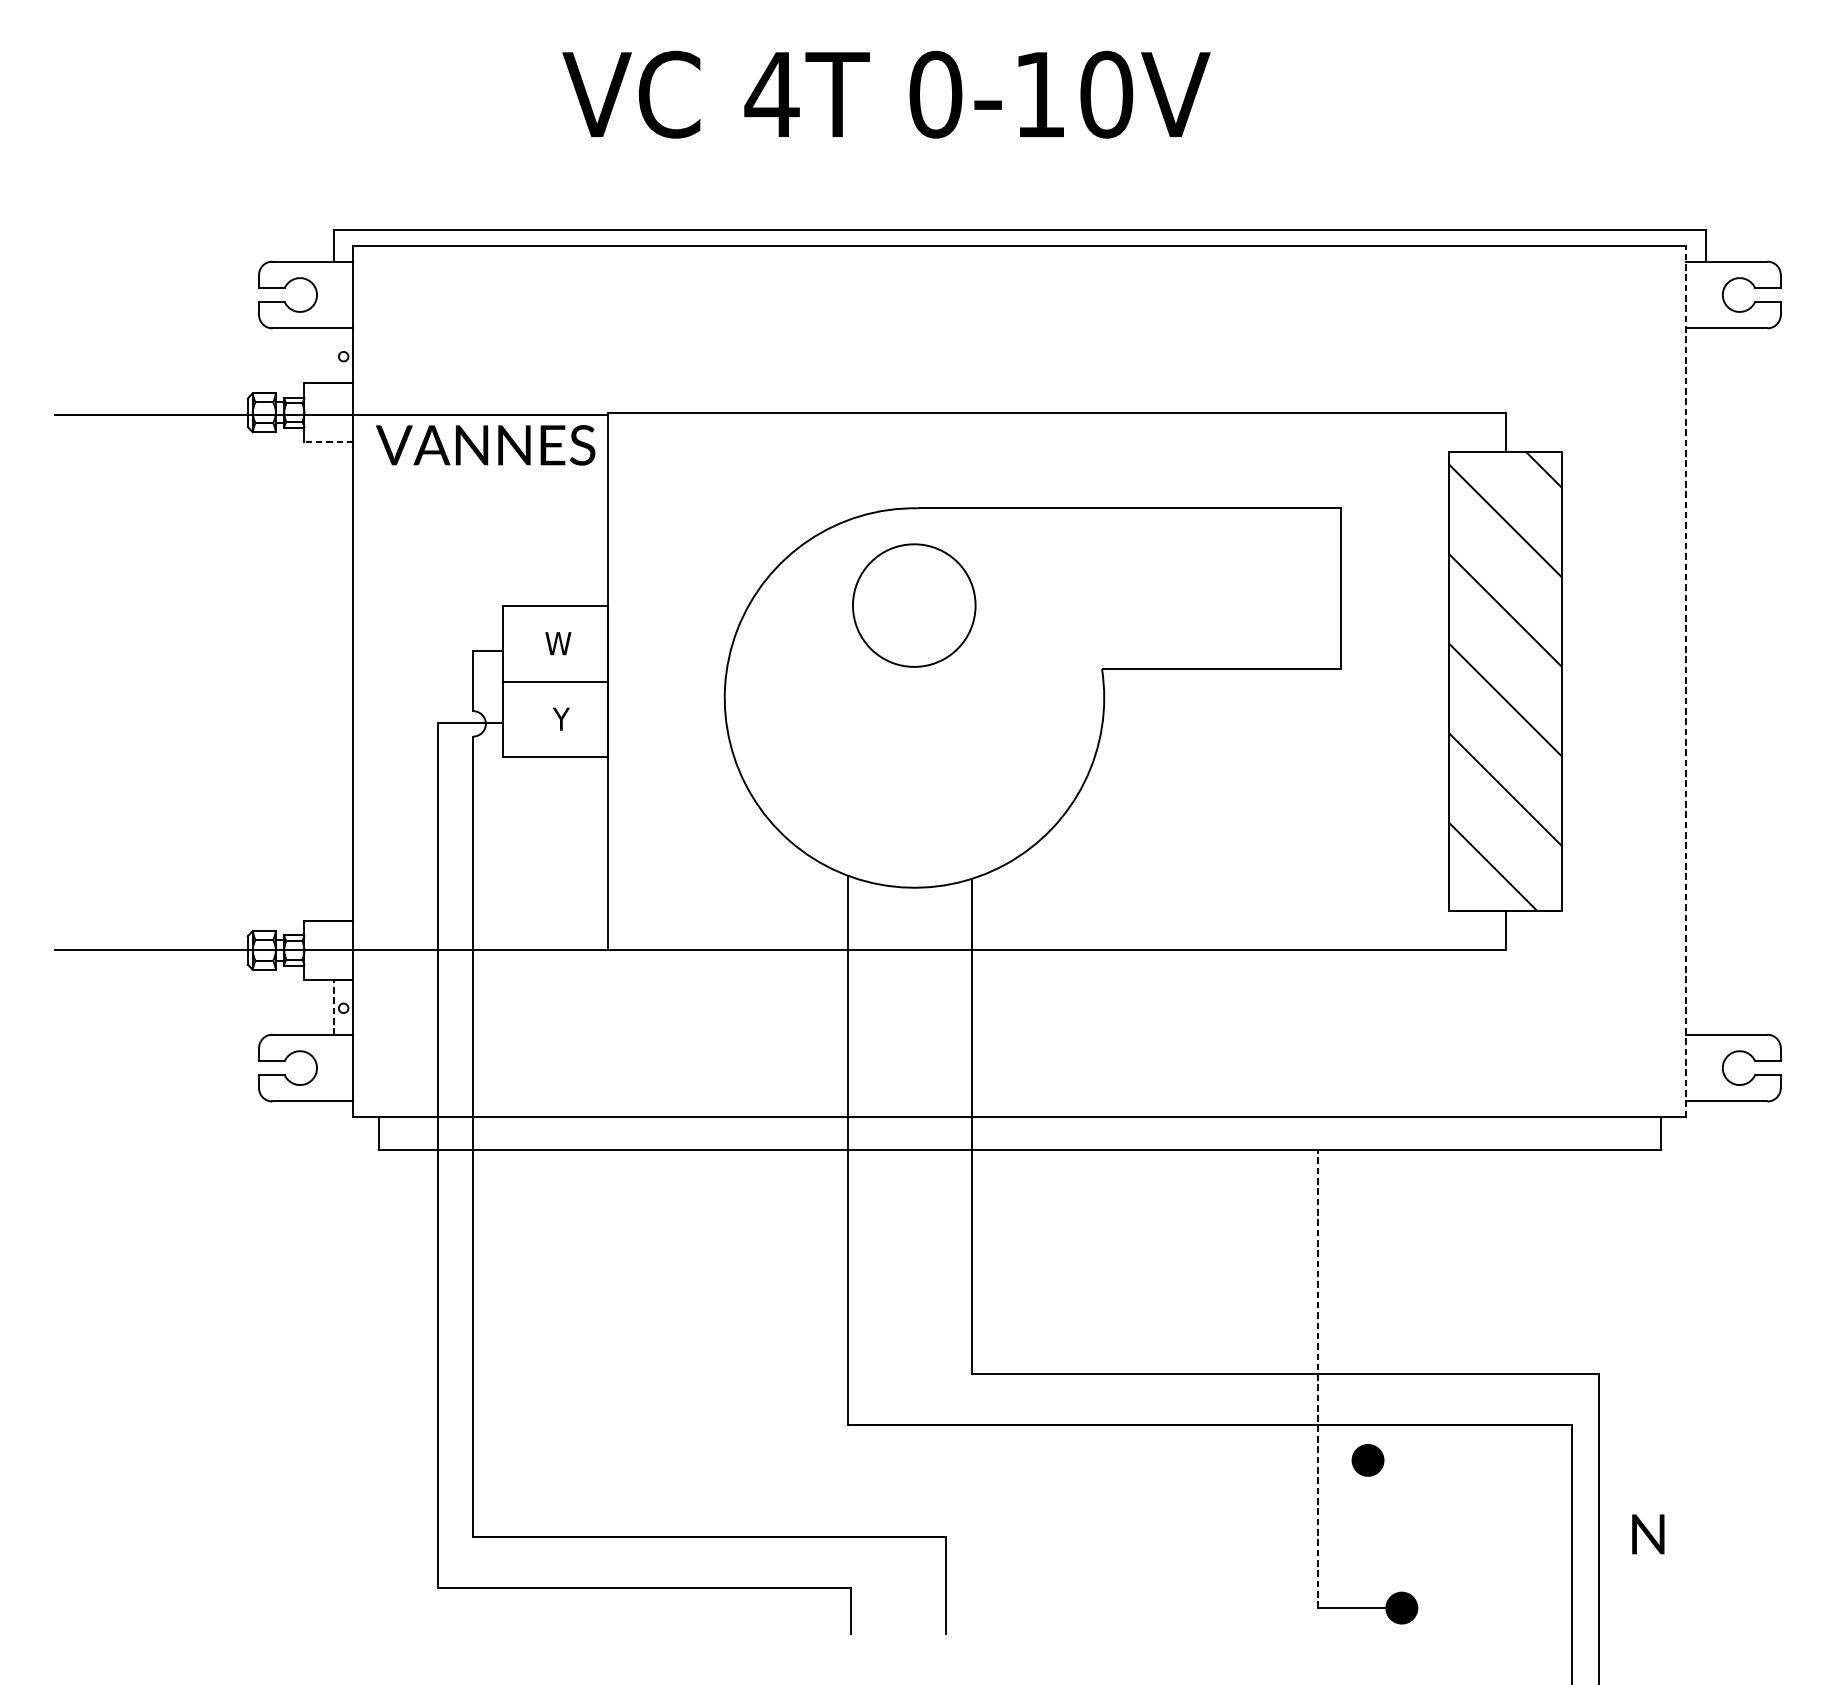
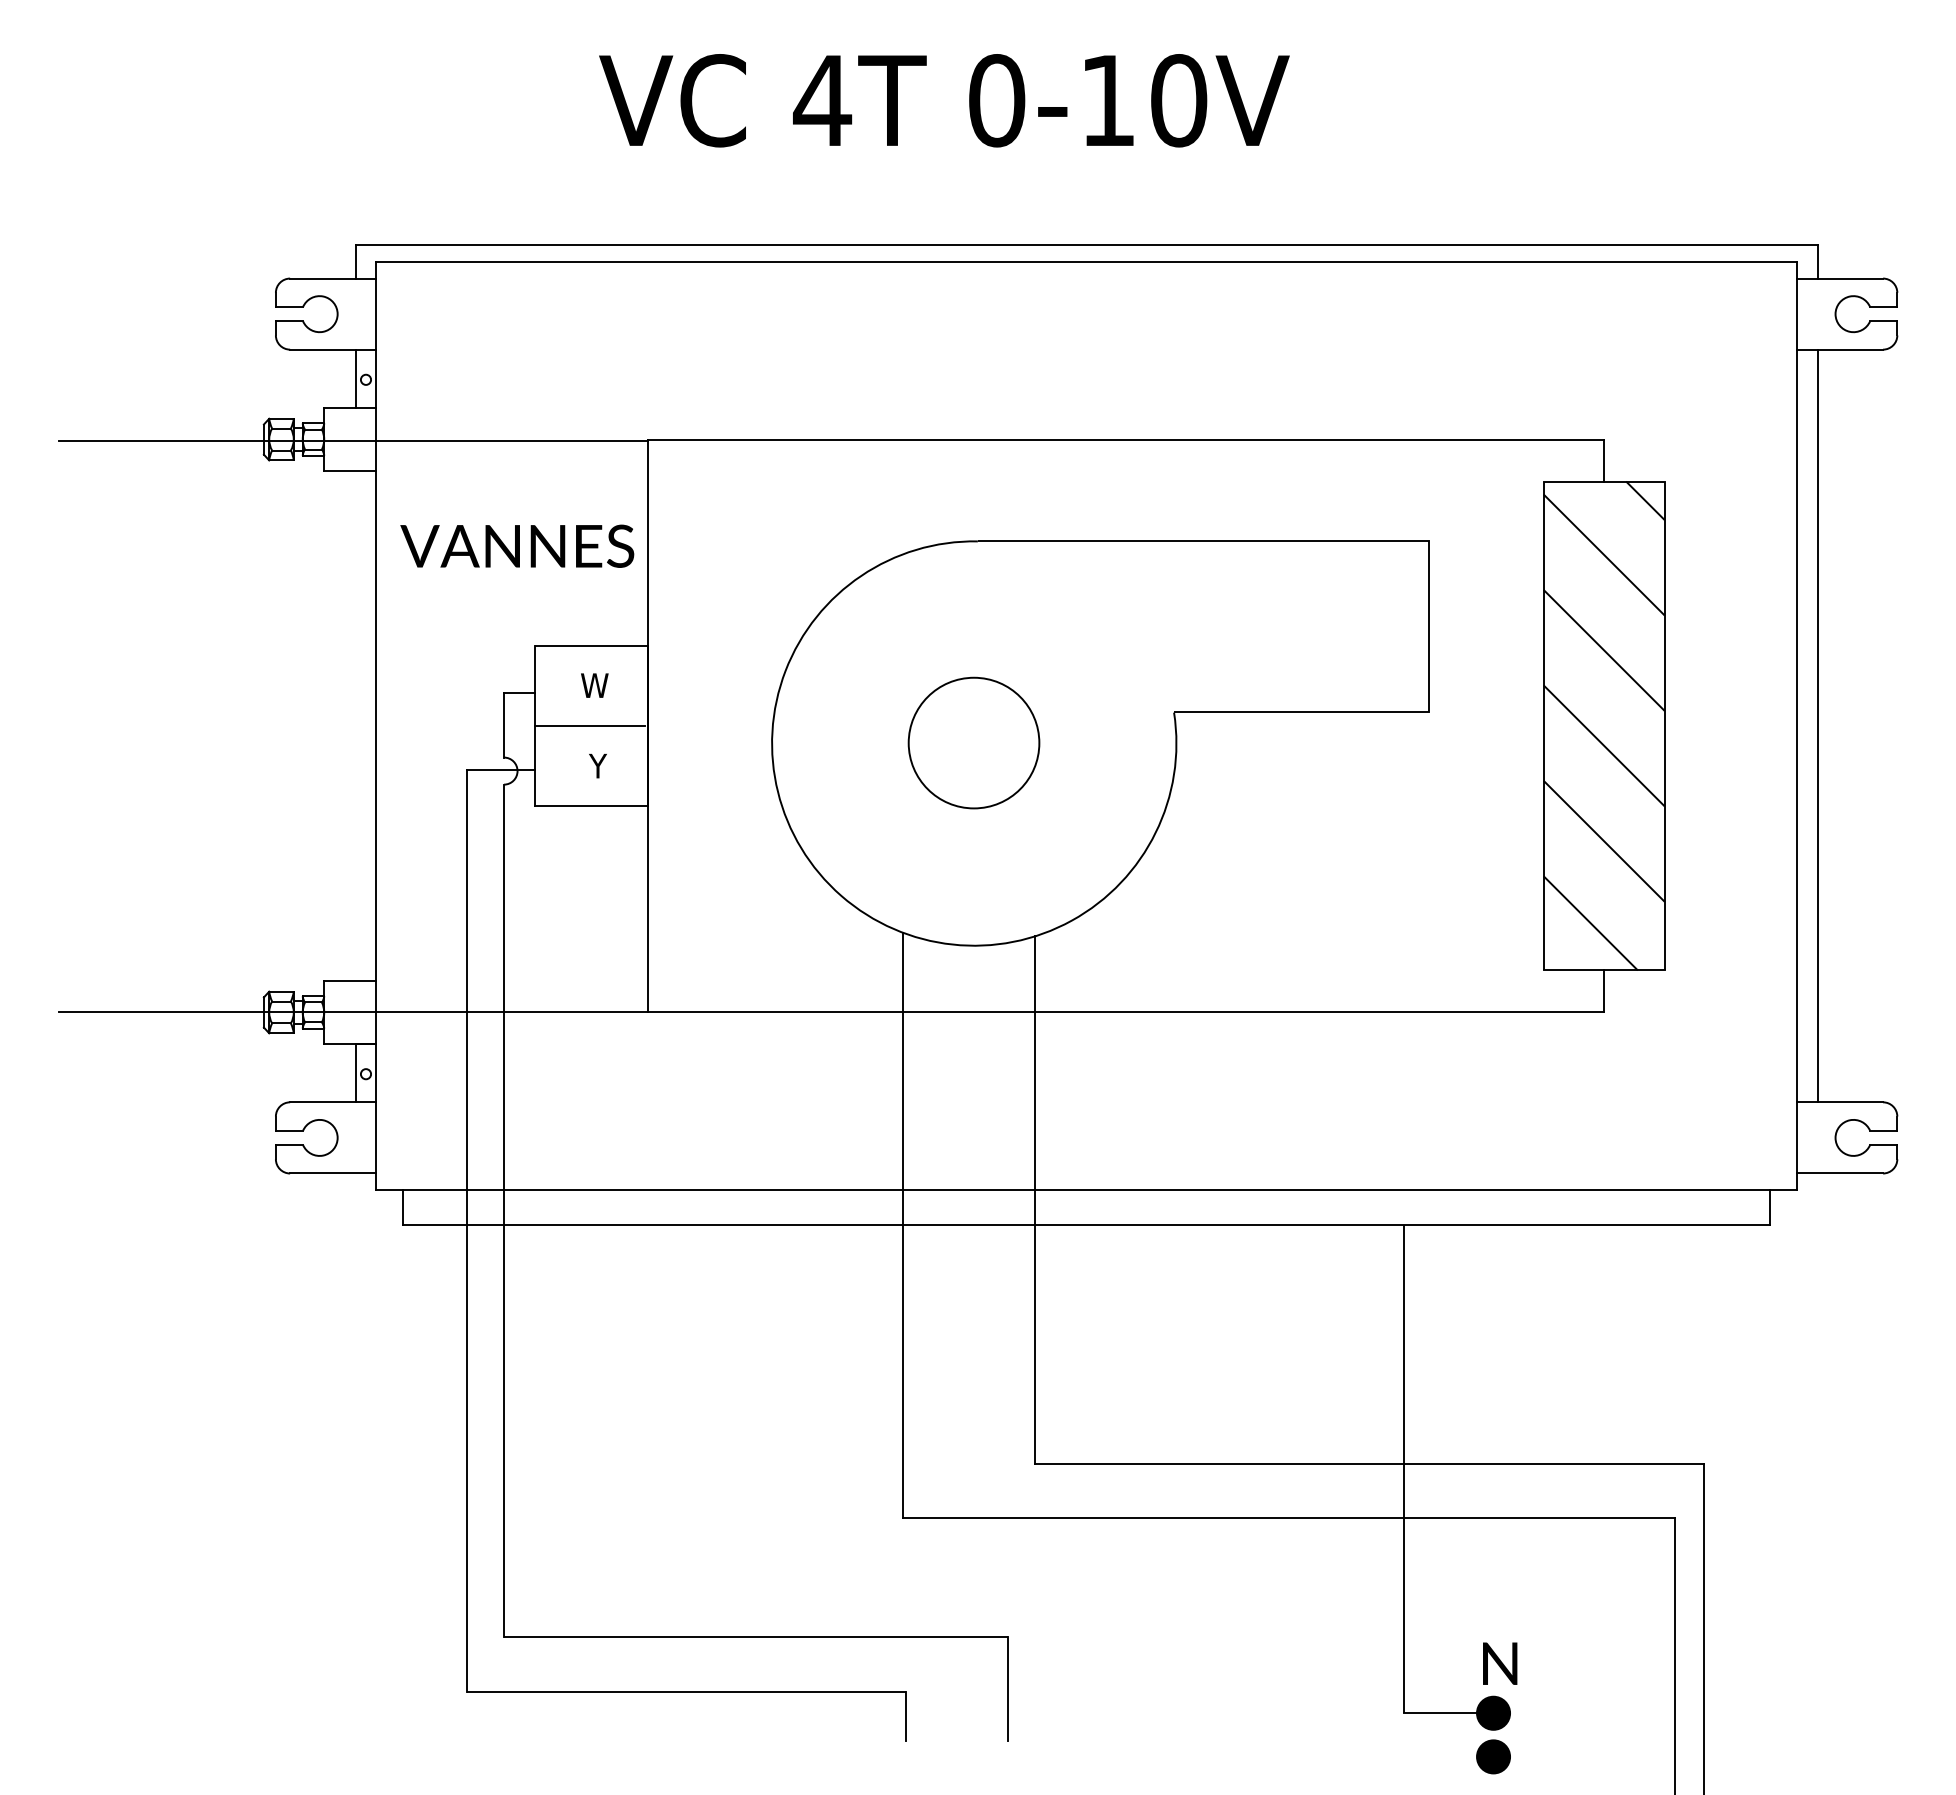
line: (333, 355) -> (355, 378), added
line: (328, 442) -> (349, 471), dashed -> solid
text: (485, 444) -> (517, 545), moved
circle: (913, 605) -> (973, 742), moved
line: (1686, 681) -> (1796, 725), dashed -> solid
line: (1705, 681) -> (1817, 725), added
line: (333, 1006) -> (355, 1072), dashed -> solid
line: (1317, 1379) -> (1403, 1469), dashed -> solid
part: (1368, 1460) -> (1493, 1756), moved
text: (1648, 1534) -> (1500, 1663), moved

